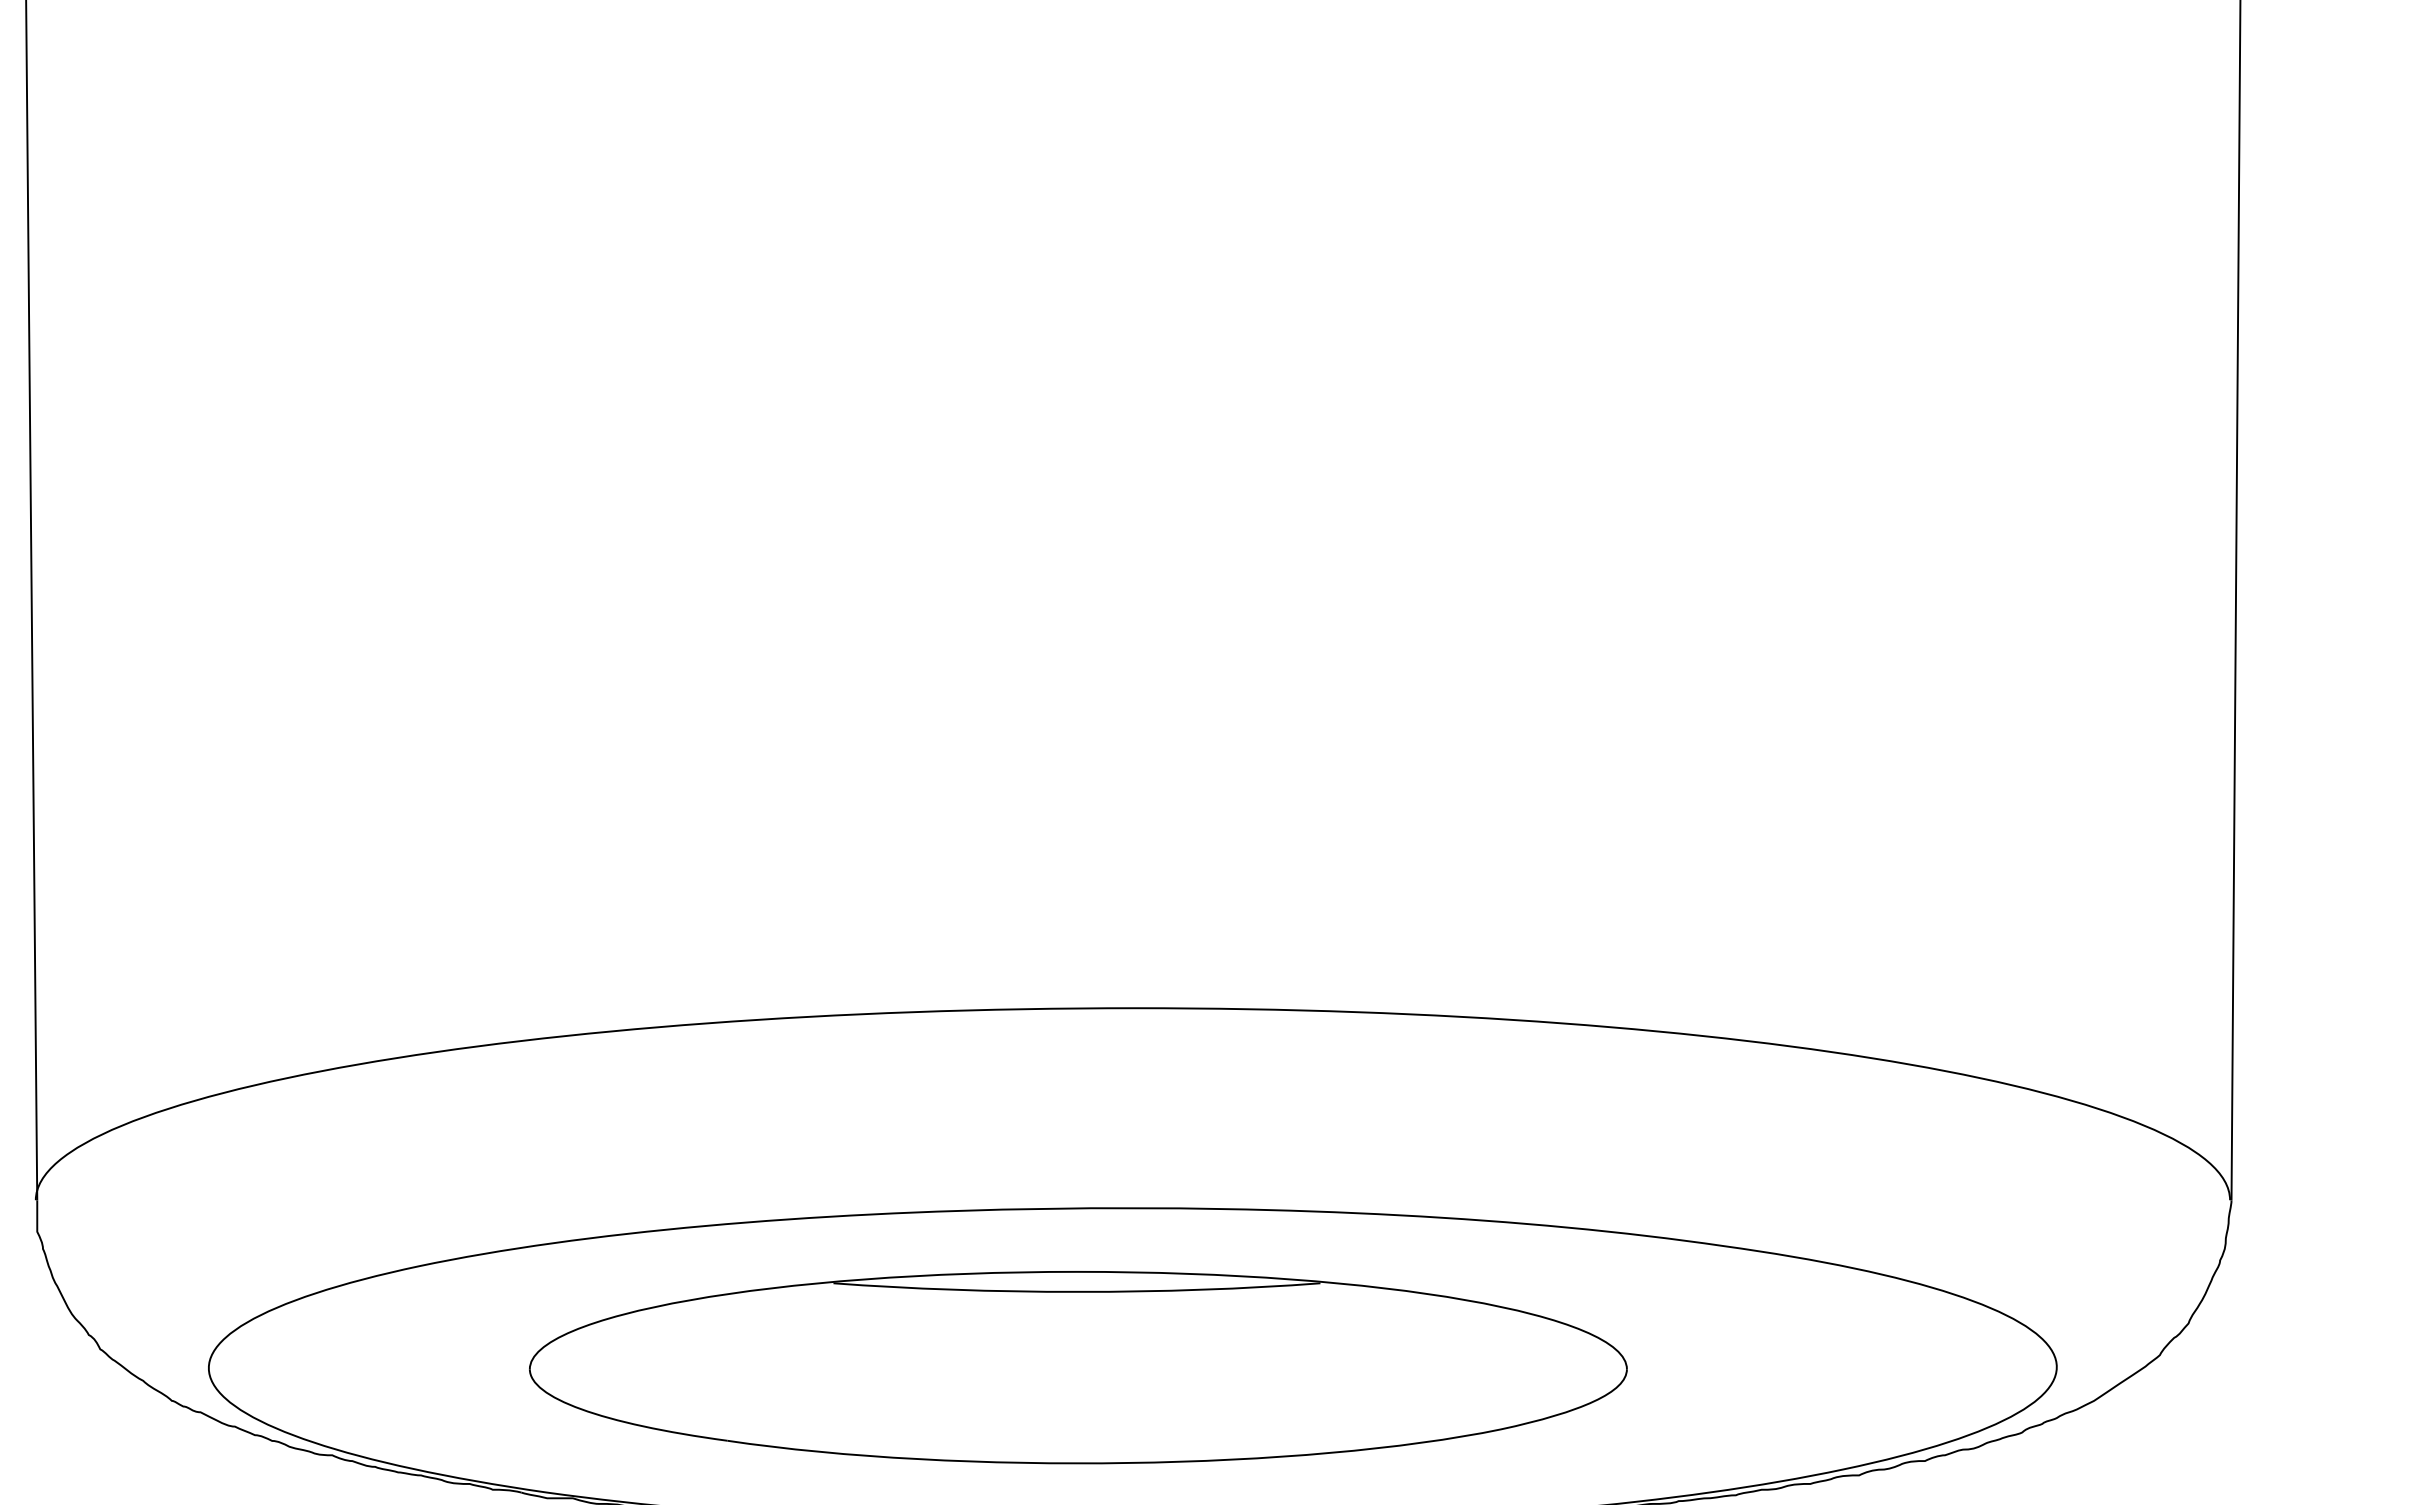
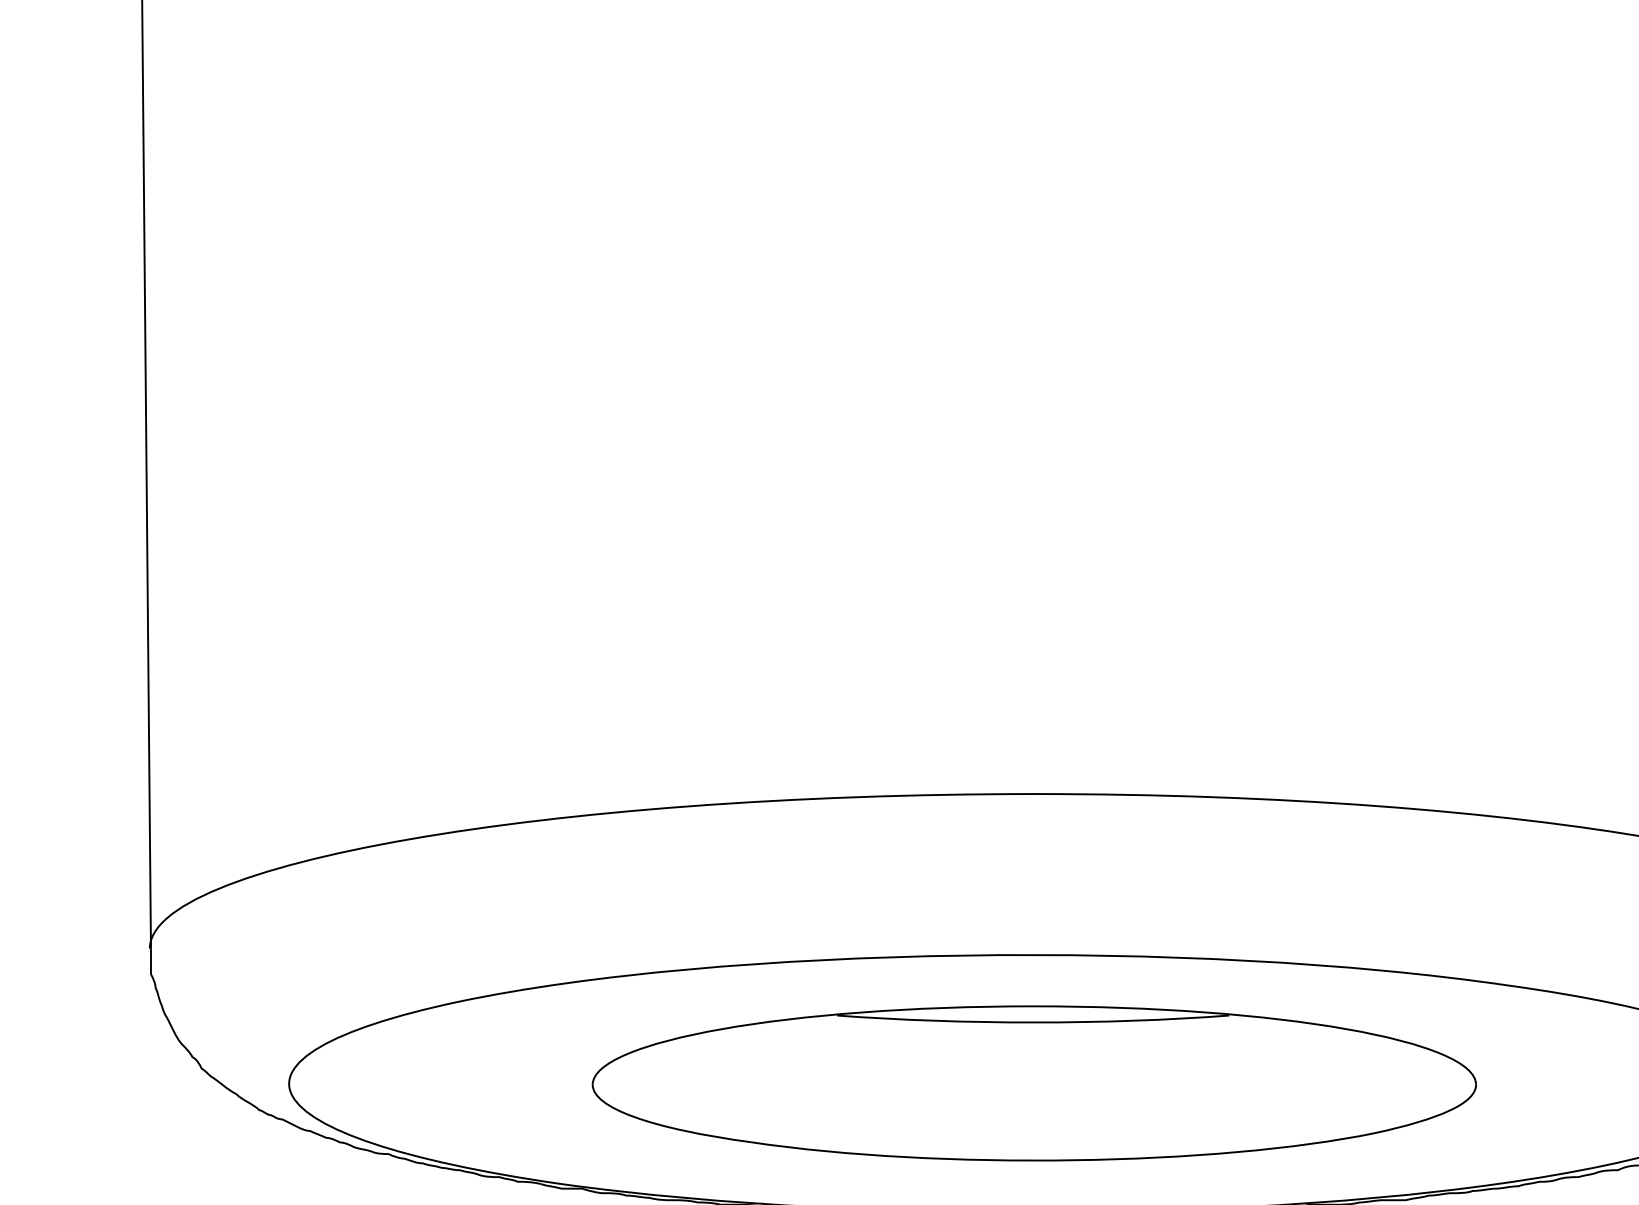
part: (1078, 1367) -> (1034, 1083), moved

